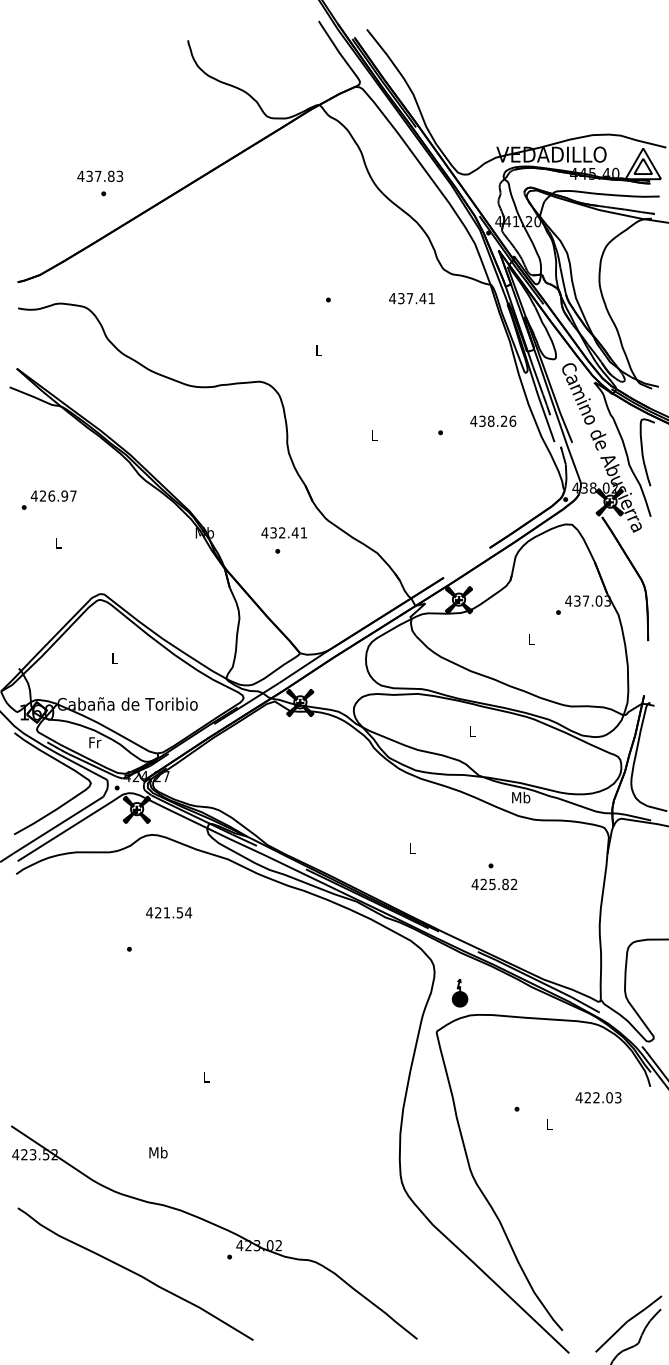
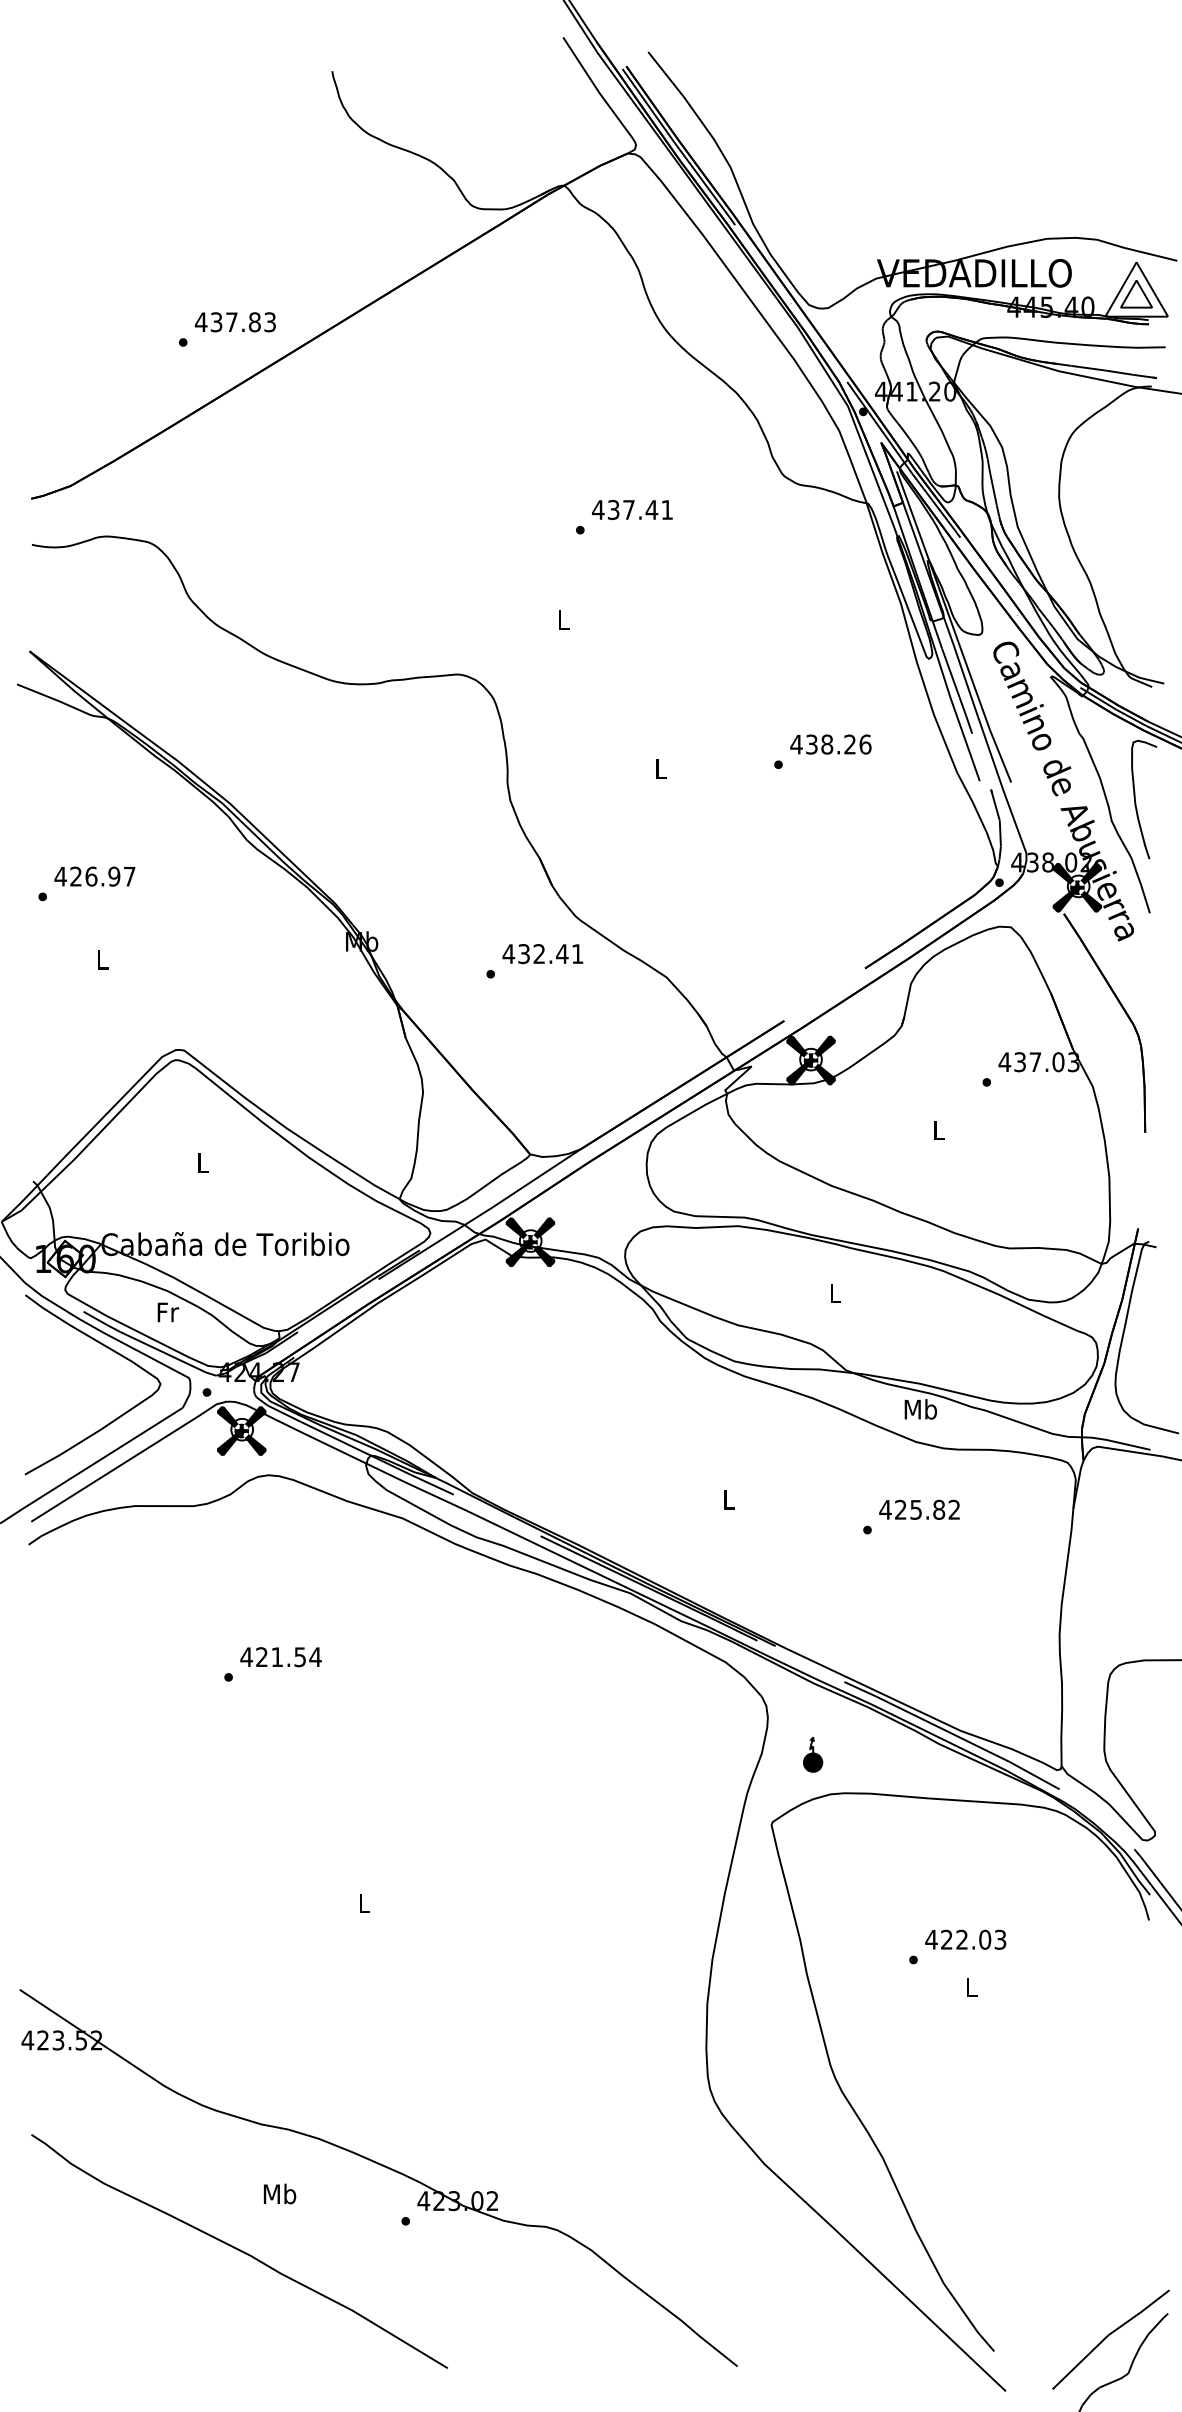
text: (100, 175) -> (235, 320), moved
text: (411, 298) -> (631, 509), moved
text: (493, 420) -> (831, 743), moved
text: (283, 532) -> (541, 953), moved
text: (494, 884) -> (919, 1509), moved
text: (169, 912) -> (281, 1656), moved
part: (460, 992) -> (813, 1753), size x0.71
text: (598, 1097) -> (965, 1939), moved
text: (158, 1152) -> (280, 2193), moved

